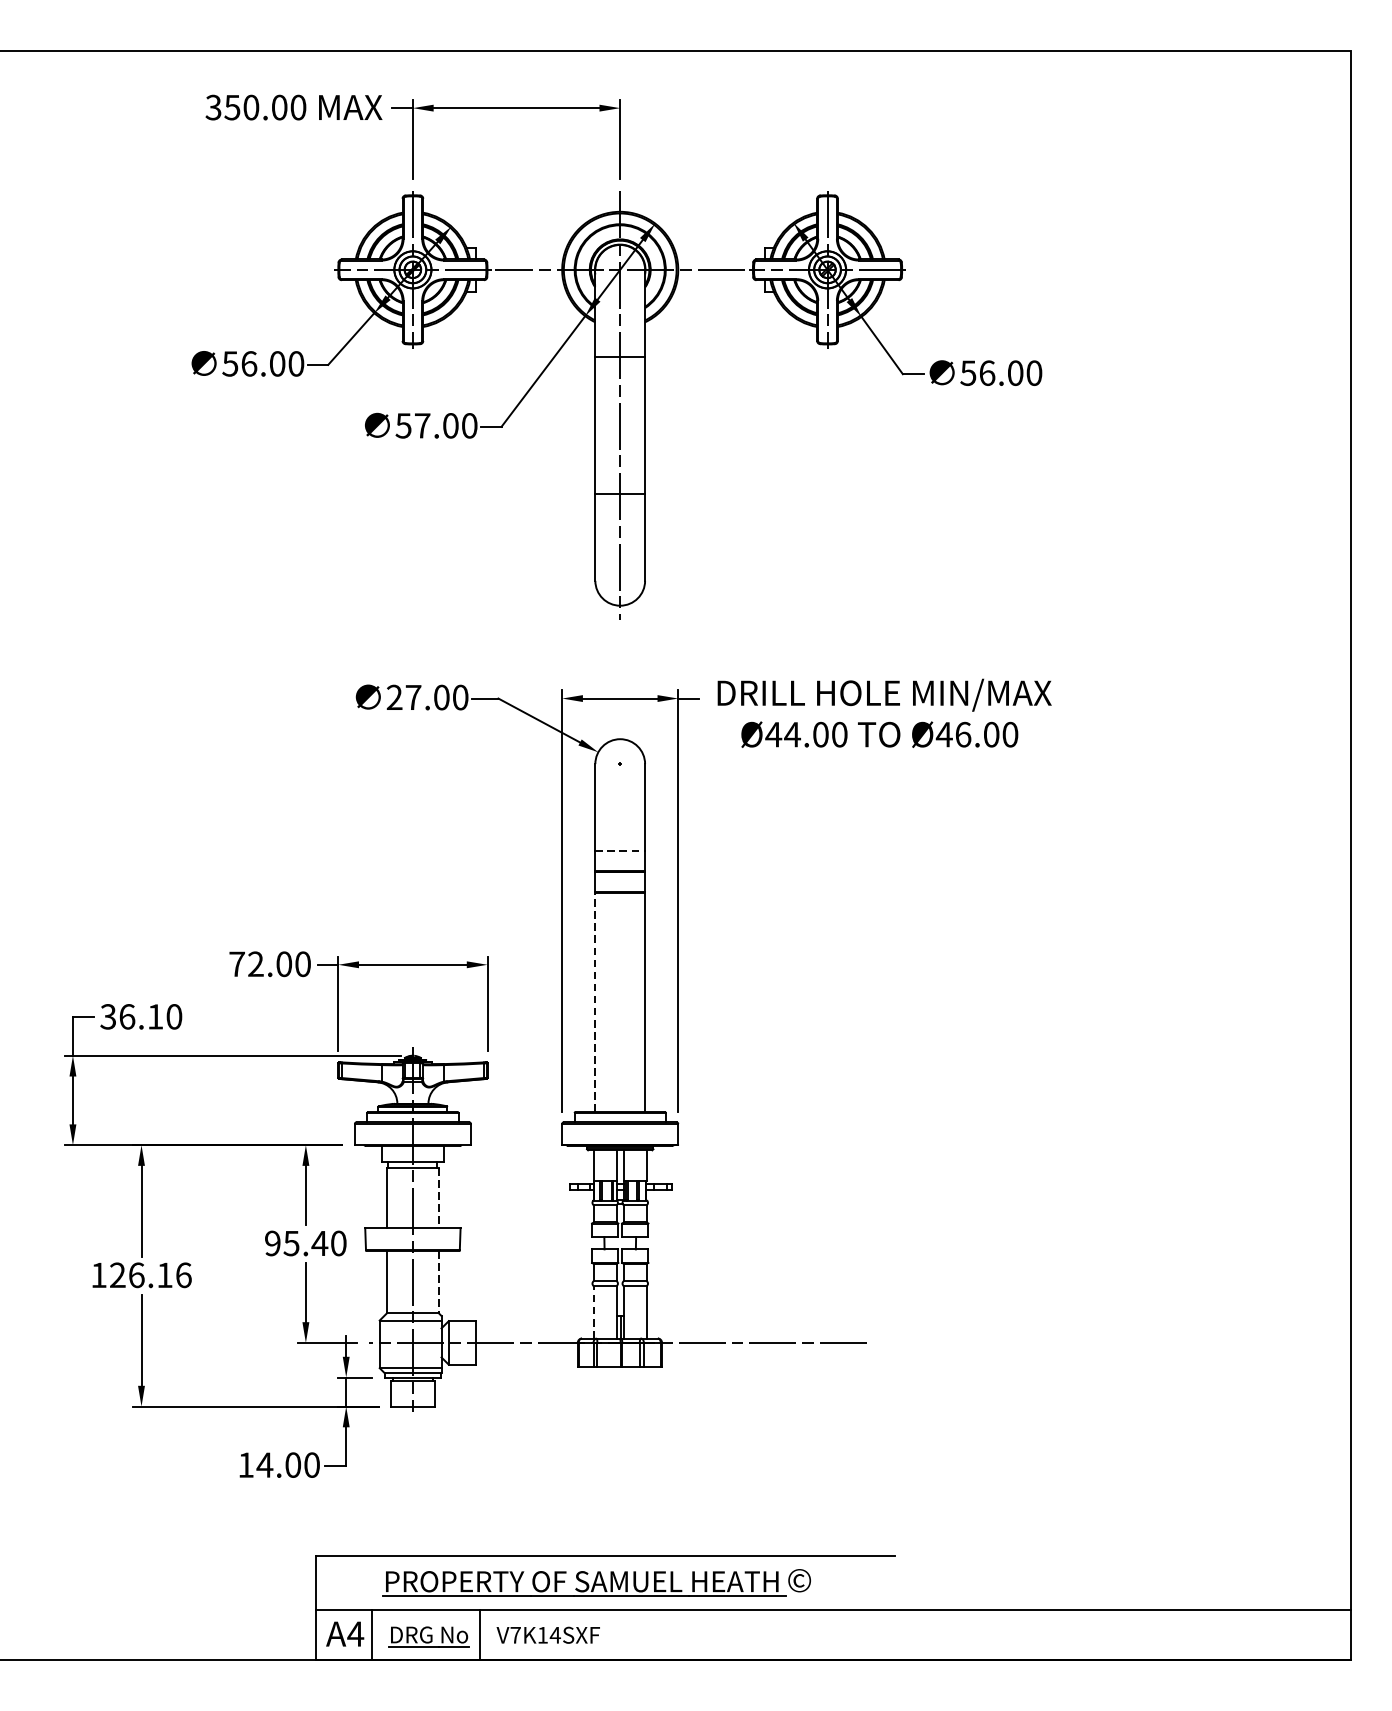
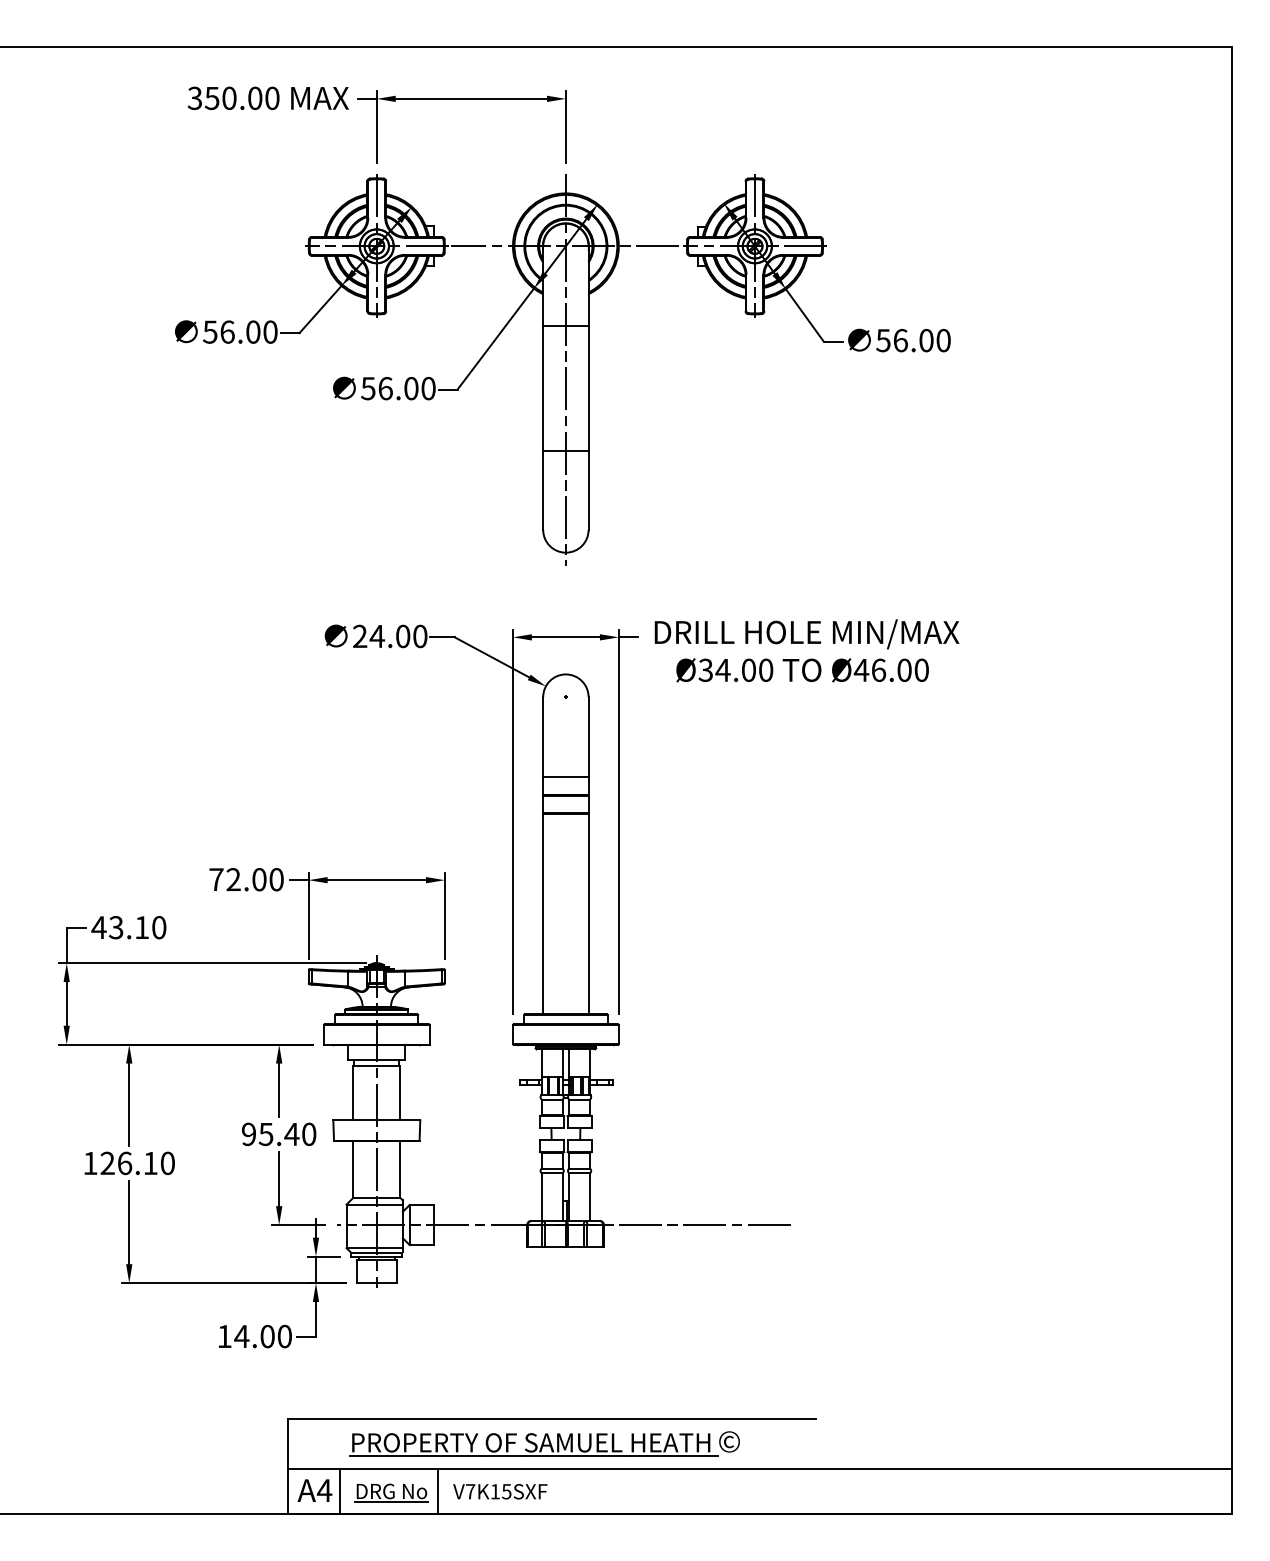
text: (422, 425) -> (385, 388), 57.00 -> 56.00
text: (412, 697) -> (376, 636), 27.00 -> 24.00
text: (773, 733) -> (705, 669), Ø44.00 -> Ø34.00
line: (619, 851) -> (565, 776), dashed -> solid
line: (595, 1001) -> (543, 913), dashed -> solid
text: (117, 1016) -> (107, 927), 36.10 -> 43.10
line: (438, 1198) -> (400, 1093), dashed -> solid
text: (183, 1275) -> (167, 1163), 126.16 -> 126.10
line: (438, 1283) -> (400, 1170), dashed -> solid
line: (593, 1312) -> (541, 1197), dashed -> solid
text: (555, 1635) -> (506, 1491), V7K14SXF -> V7K15SXF

